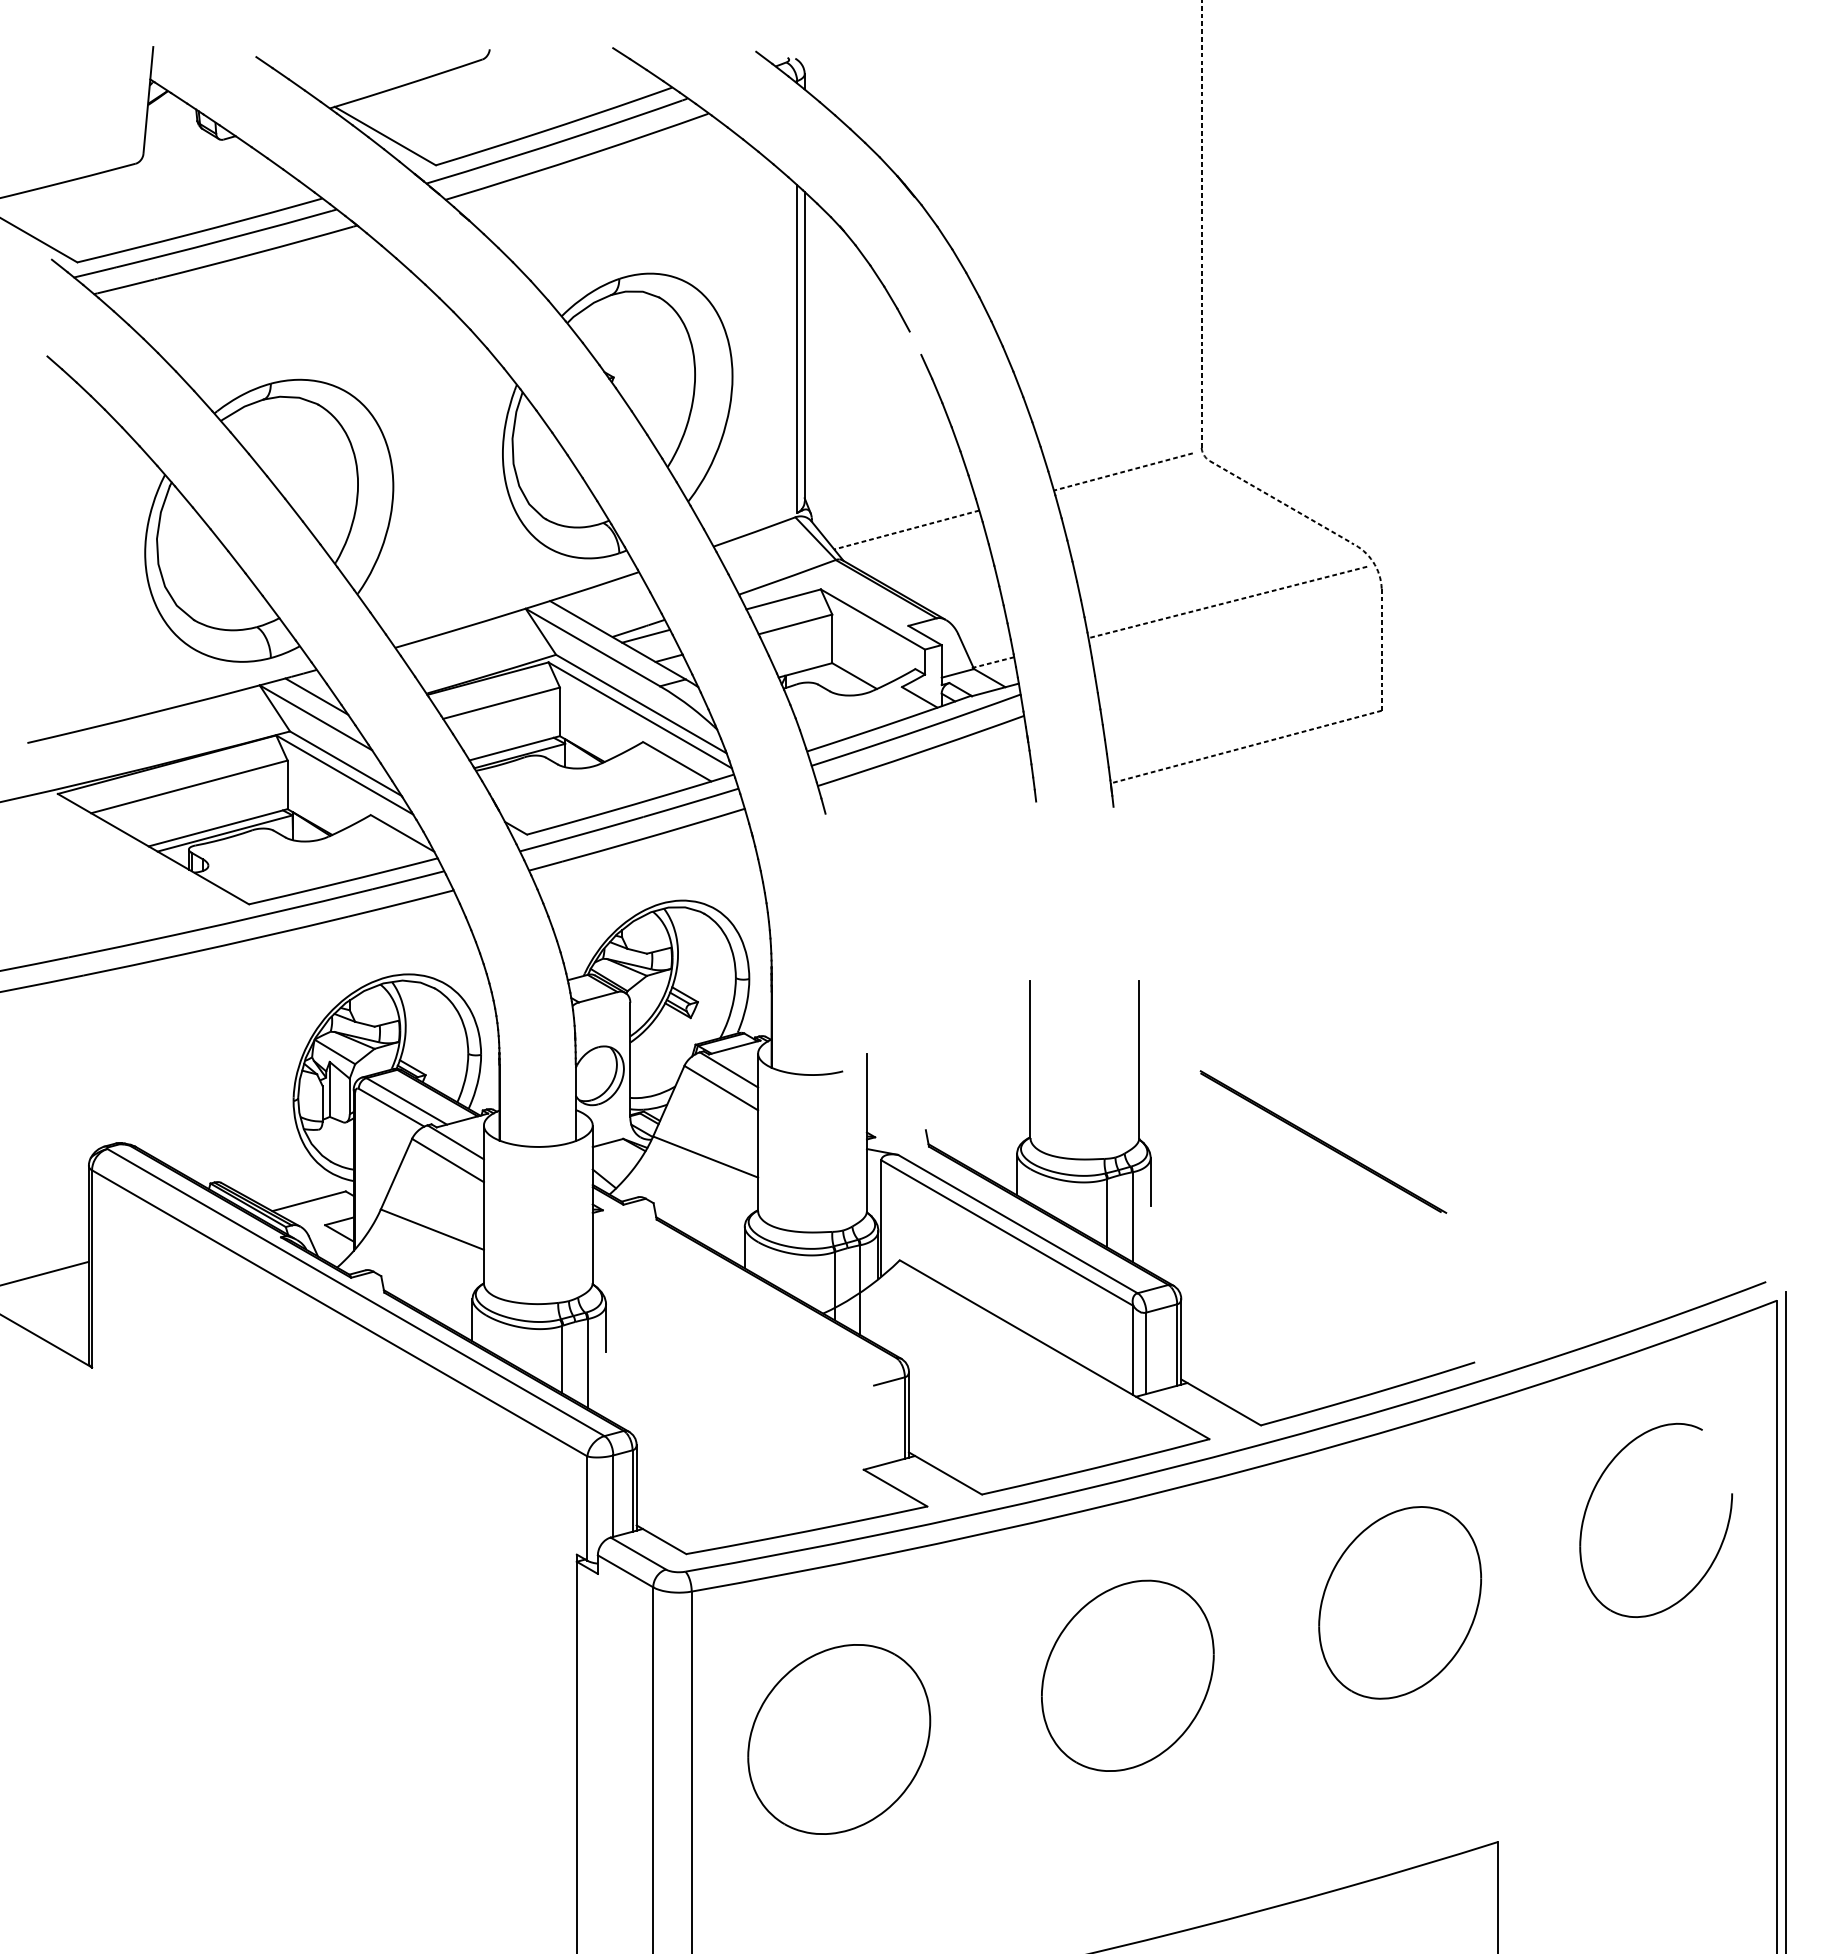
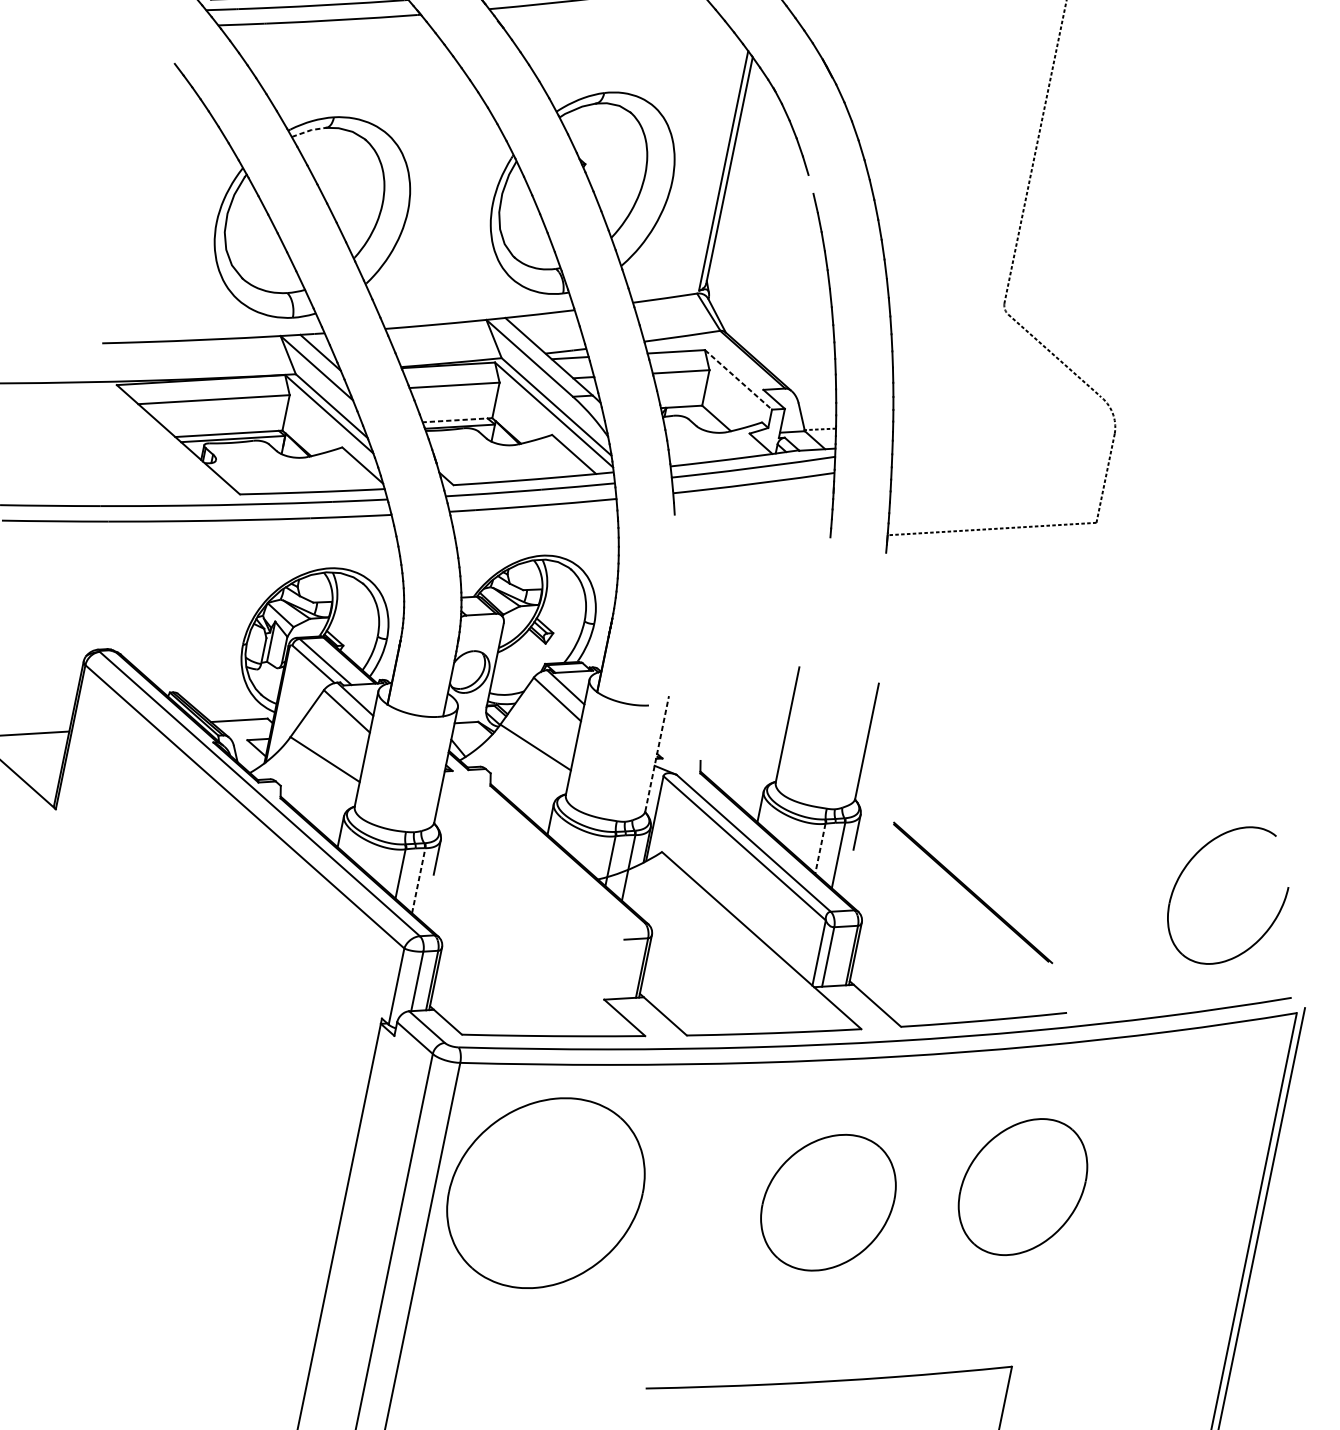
line: (241, 408) -> (308, 131), solid -> dashed
line: (1122, 471) -> (943, 309), removed
line: (906, 529) -> (776, 319), removed
line: (1227, 602) -> (1000, 420), removed
line: (873, 619) -> (738, 379), solid -> dashed
line: (514, 748) -> (457, 420), solid -> dashed
line: (866, 1132) -> (656, 753), solid -> dashed
part: (1323, 1141) -> (973, 892), moved
line: (1106, 1213) -> (820, 848), solid -> dashed
line: (588, 1363) -> (419, 880), solid -> dashed
part: (1592, 1495) -> (1186, 867), moved
part: (1400, 1602) -> (1023, 1186), moved
part: (1127, 1675) -> (828, 1202), moved
part: (839, 1739) -> (546, 1193), size x1.4

